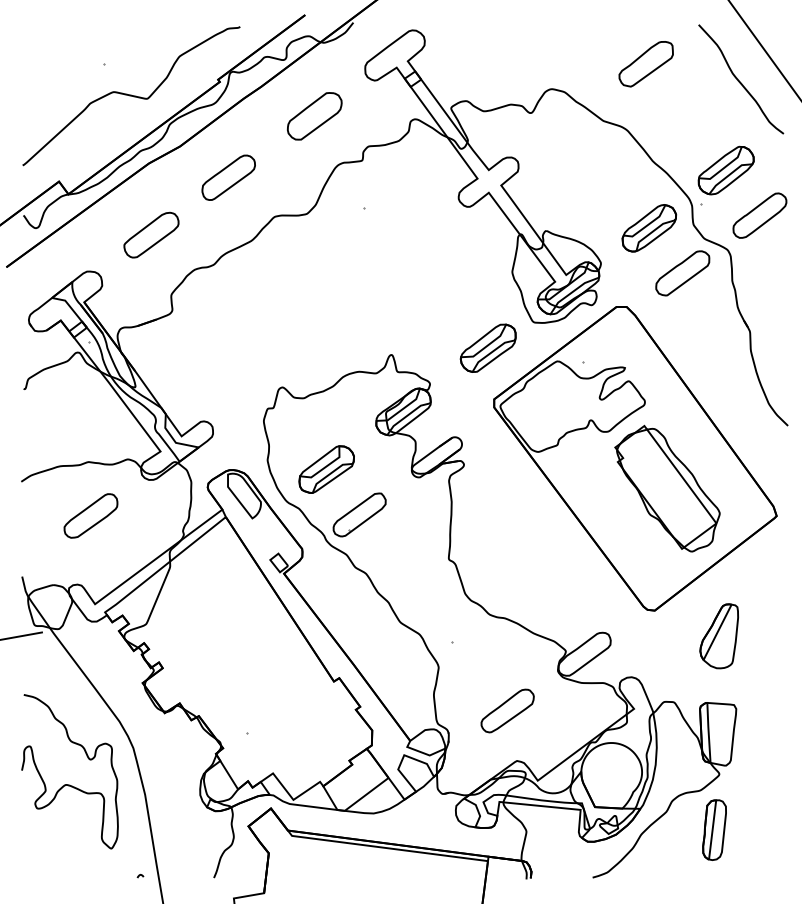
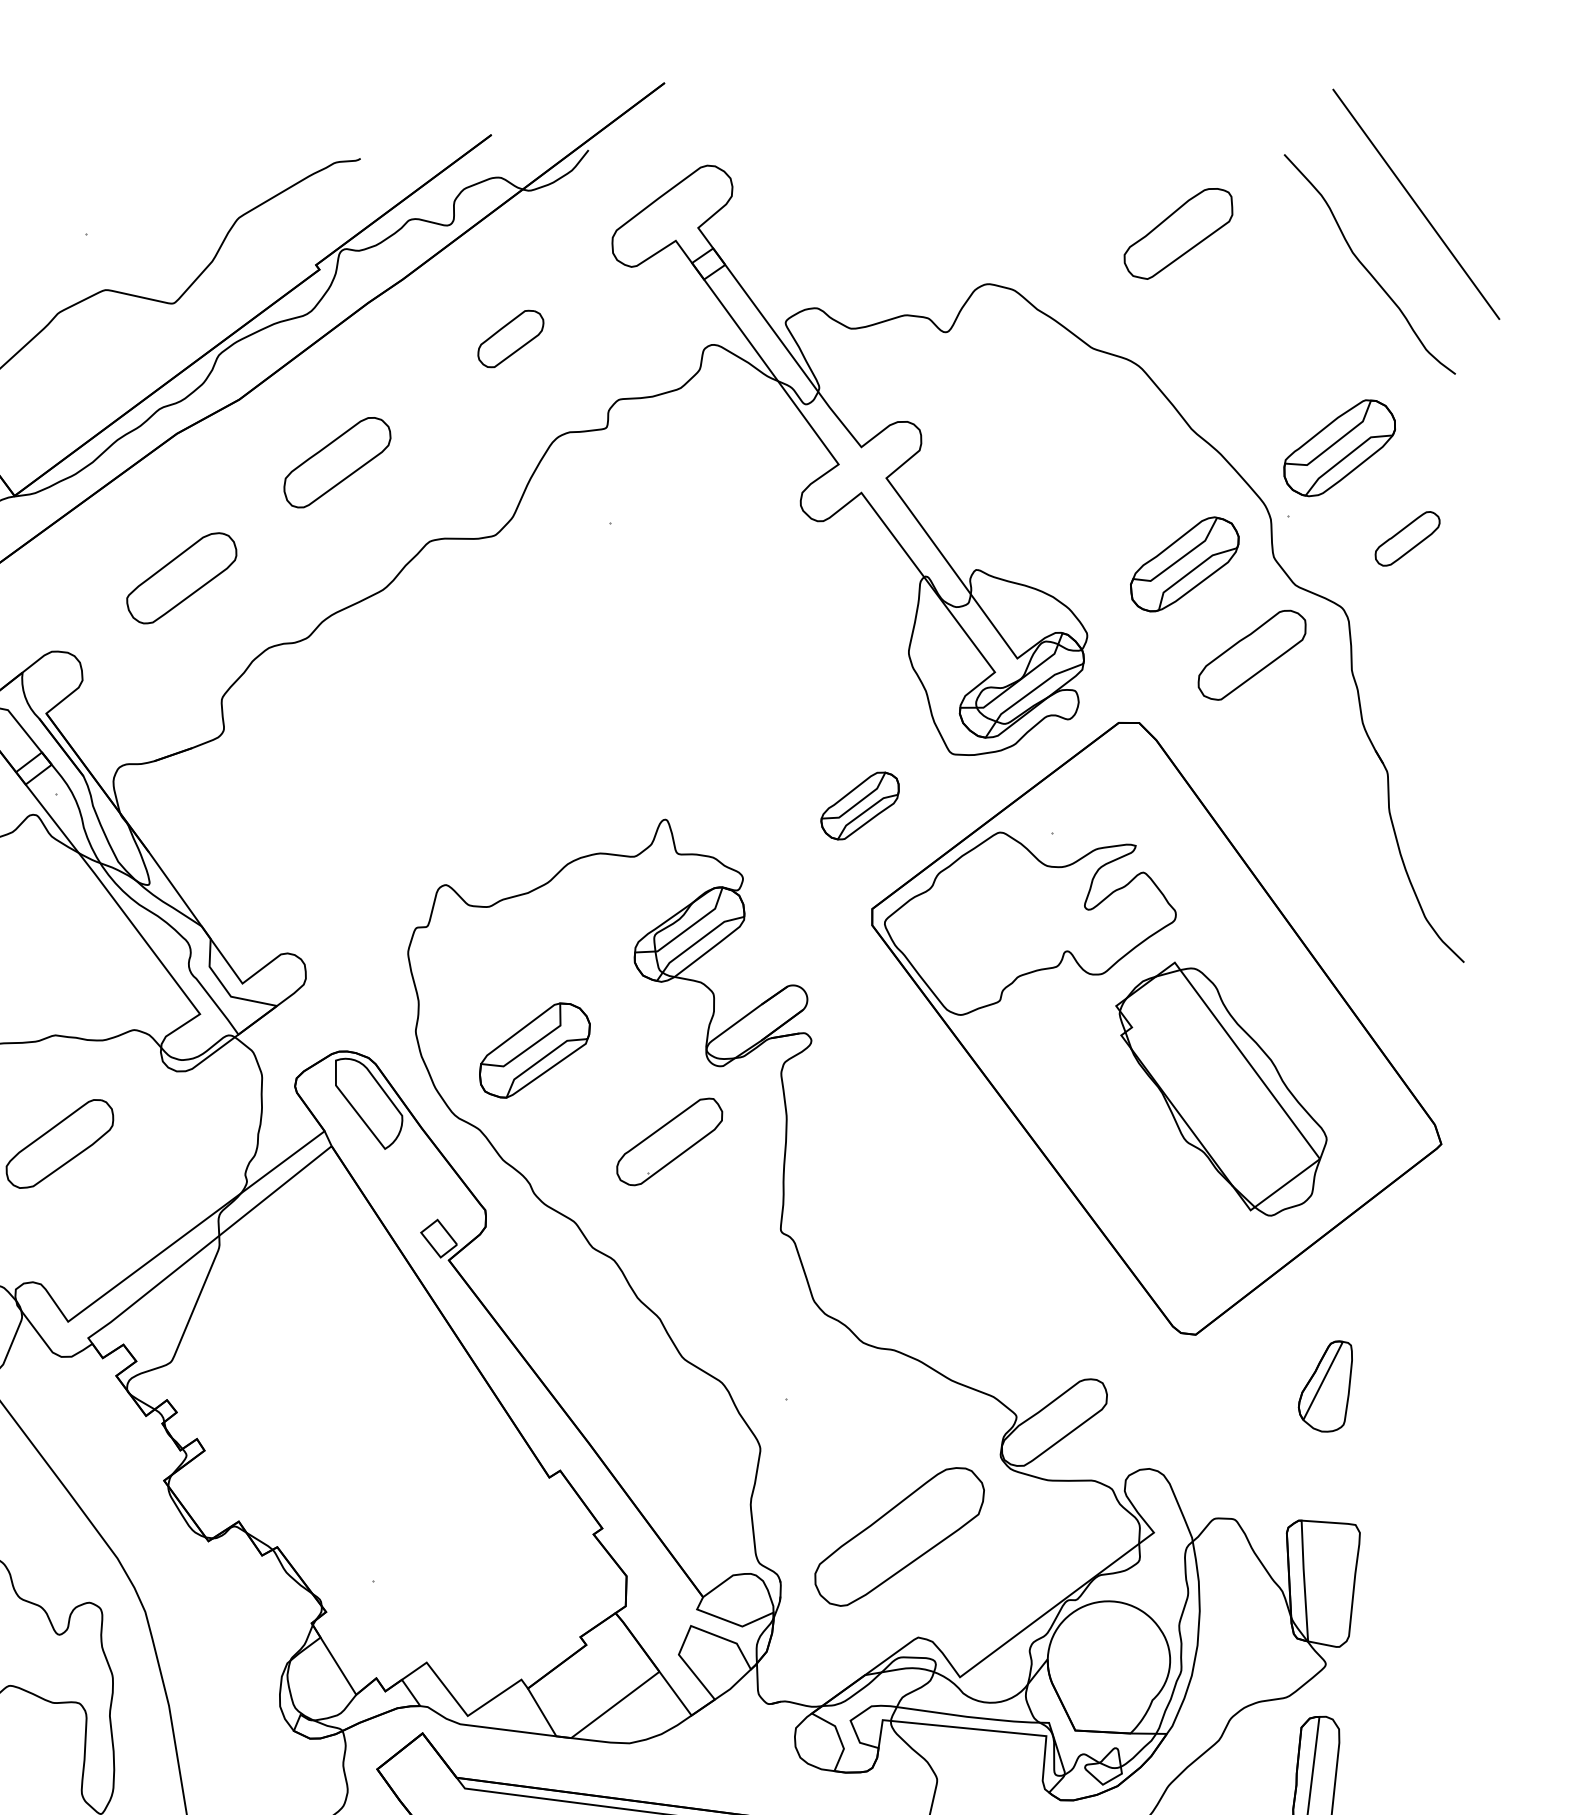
part: (314, 116) -> (510, 339), size x0.6
part: (759, 215) -> (1406, 538), size x0.6
part: (487, 347) -> (858, 804), size x0.7
part: (359, 514) -> (669, 1141), moved
part: (718, 636) -> (1324, 1386), size x0.7
part: (507, 710) -> (899, 1535), size x1.6

